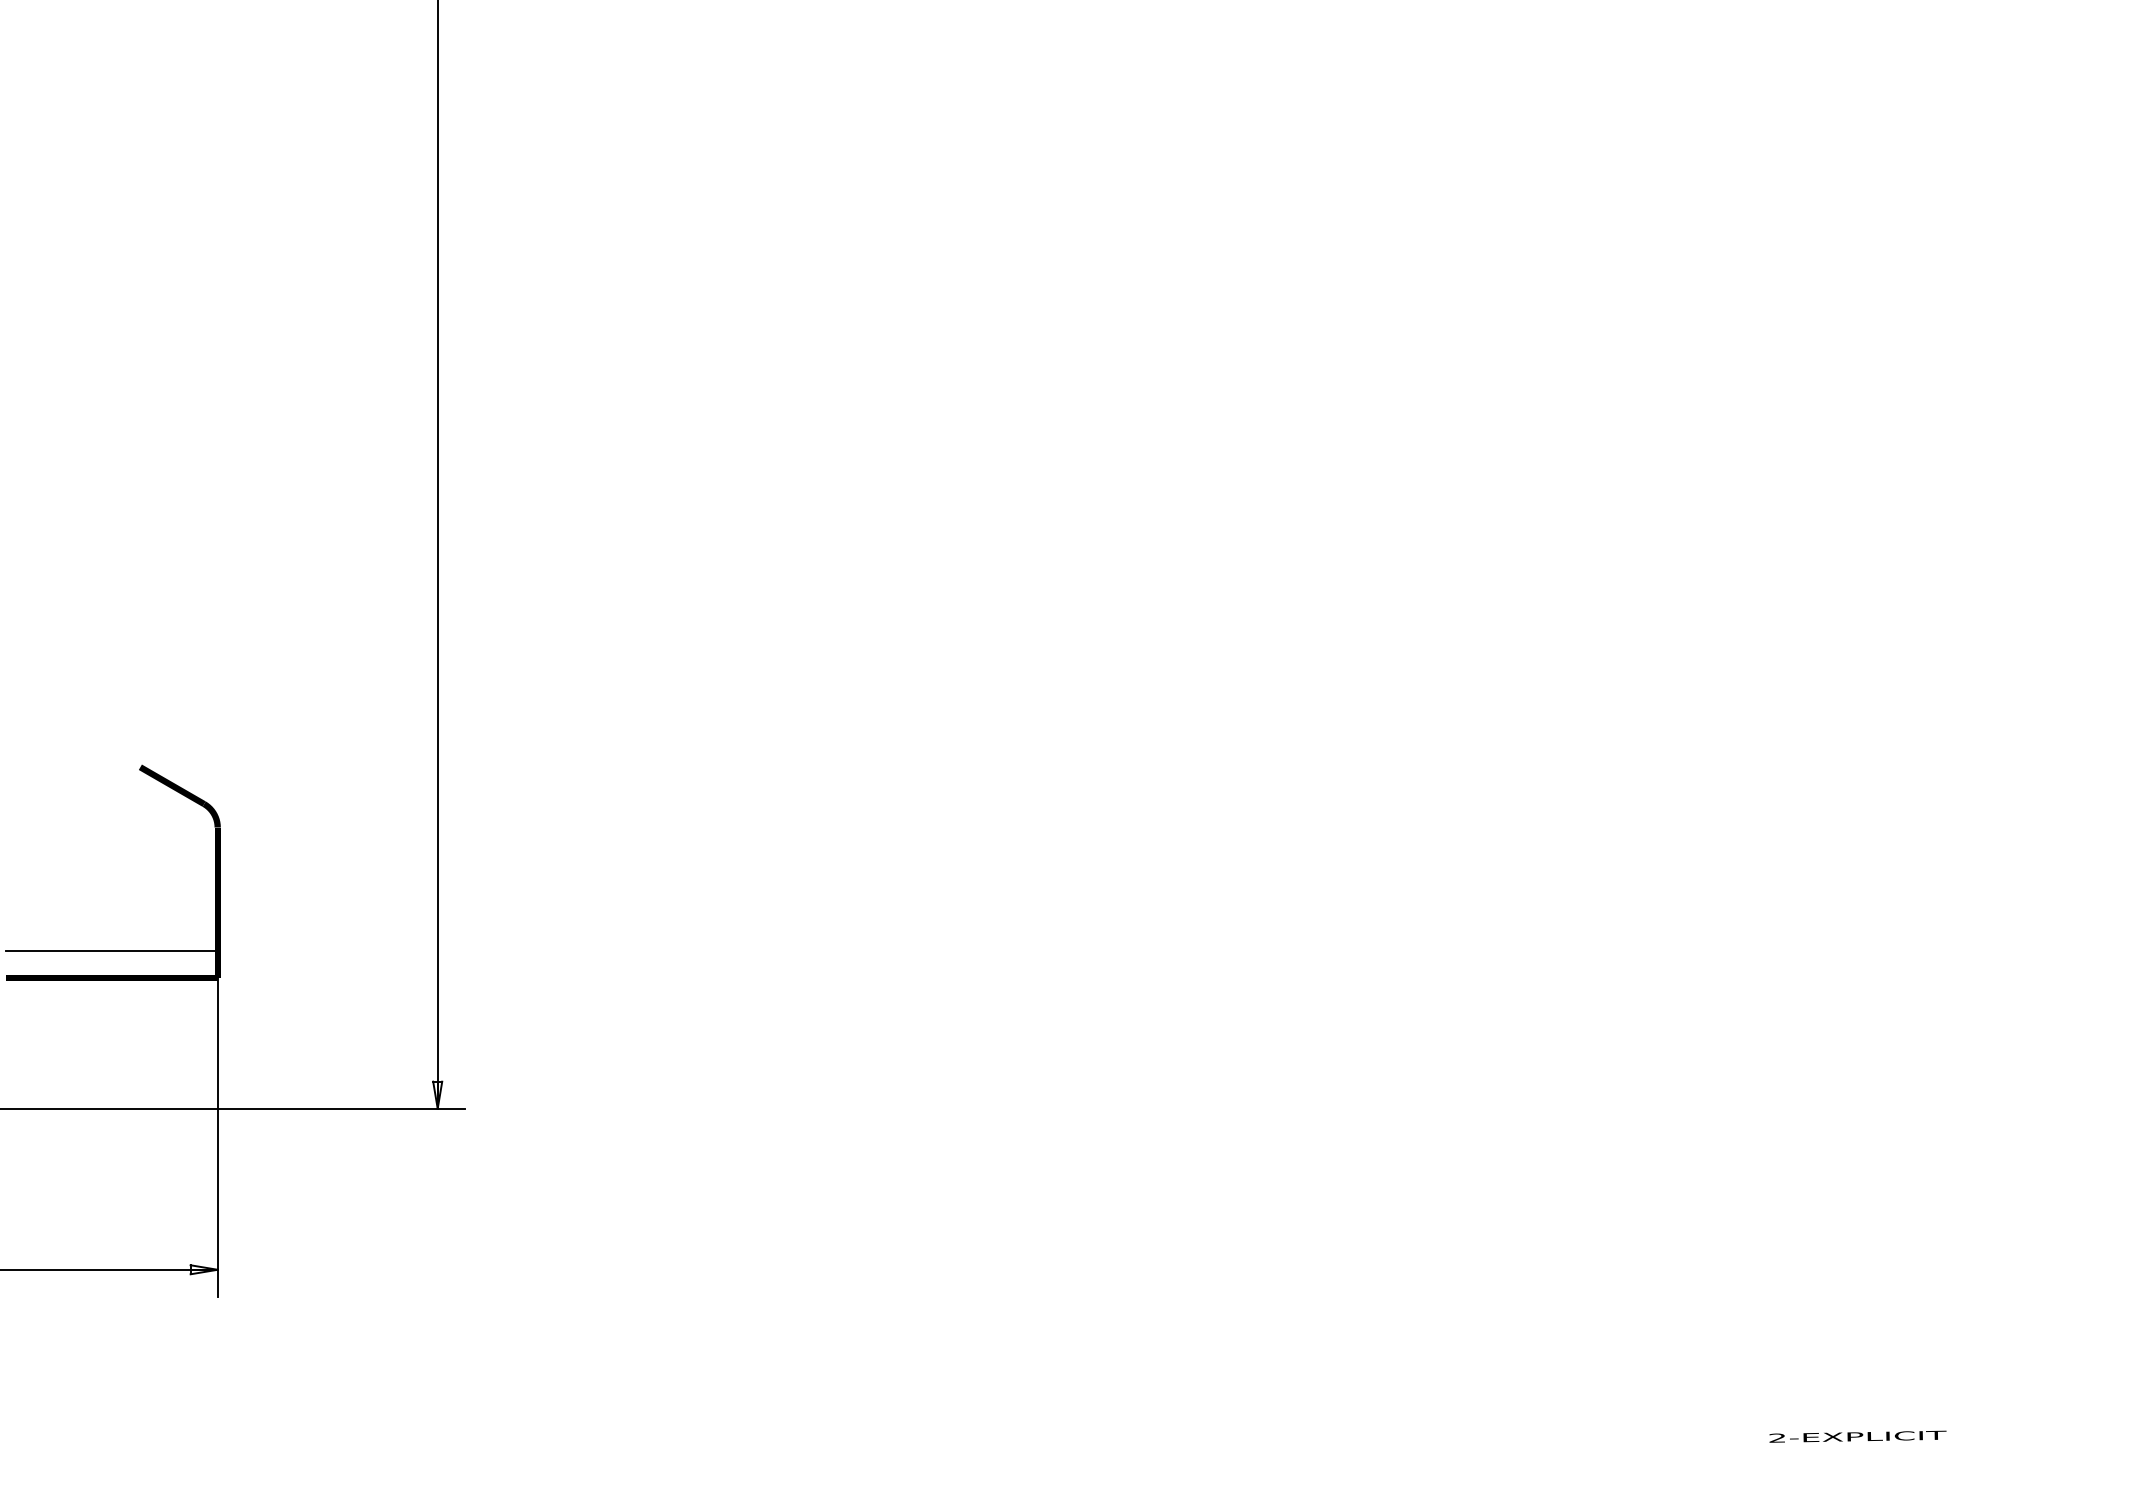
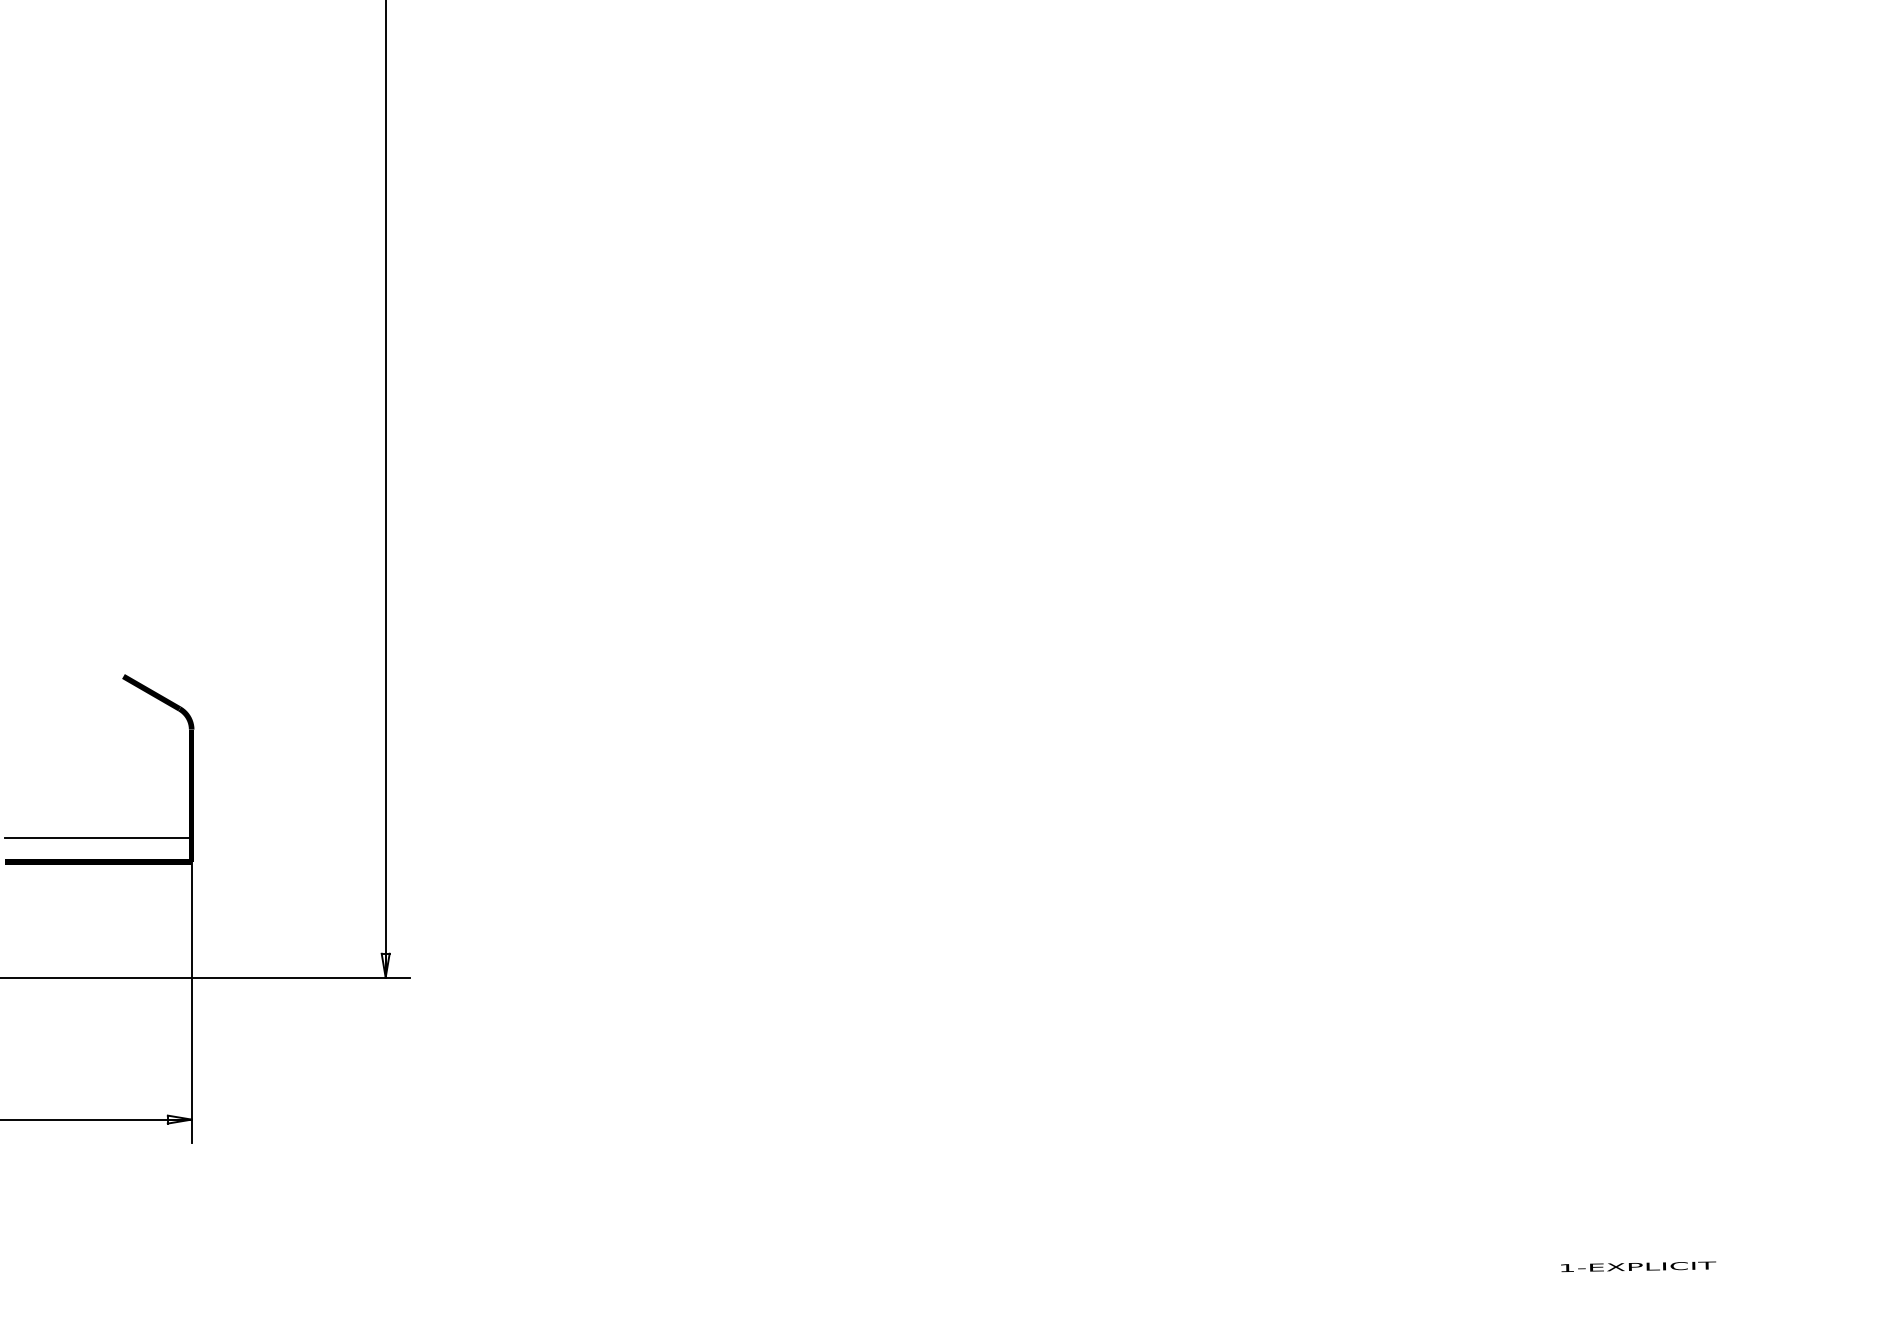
text: (1777, 1437) -> (1567, 1267), 2-EXPLICIT -> 1-EXPLICIT

